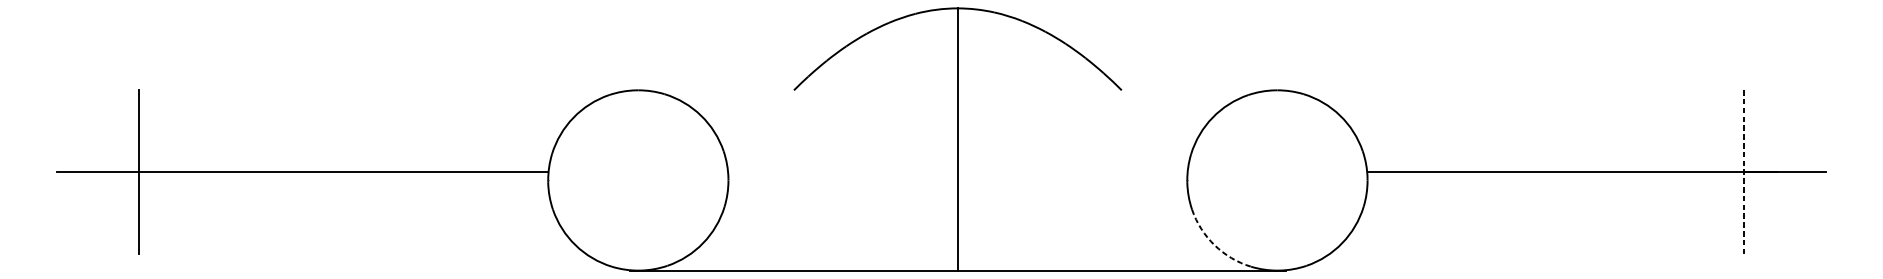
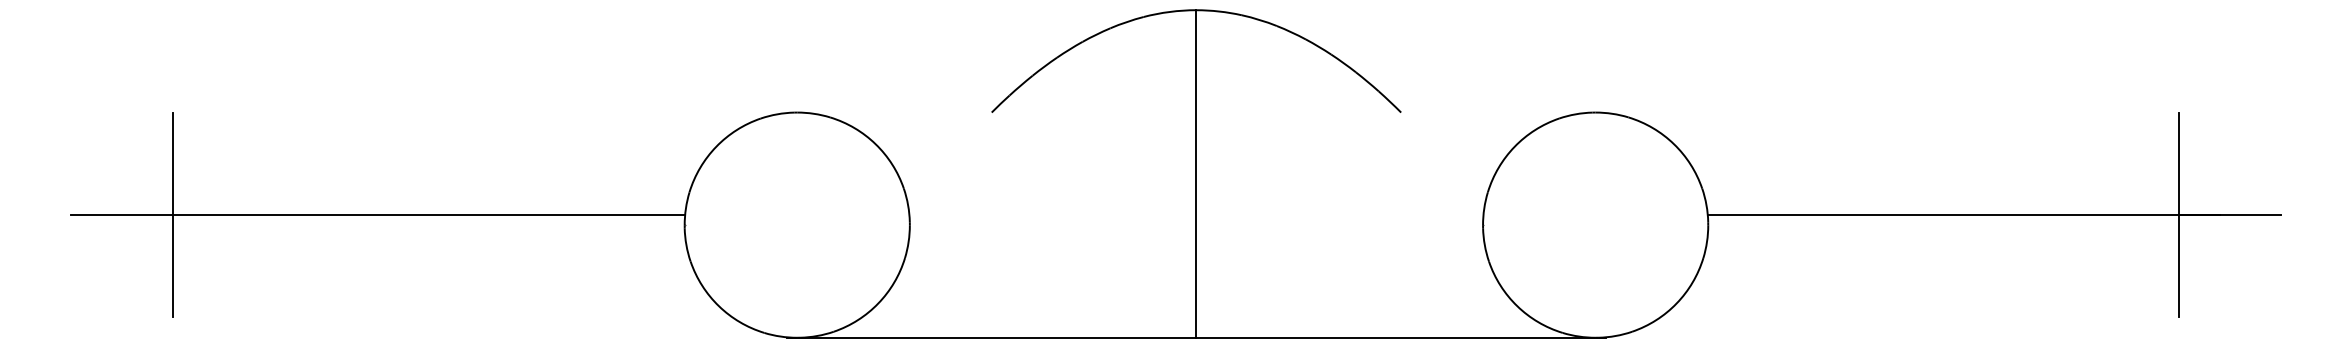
line: (1744, 171) -> (2179, 214), dashed -> solid
arc: (1214, 245) -> (1517, 306), dashed -> solid

